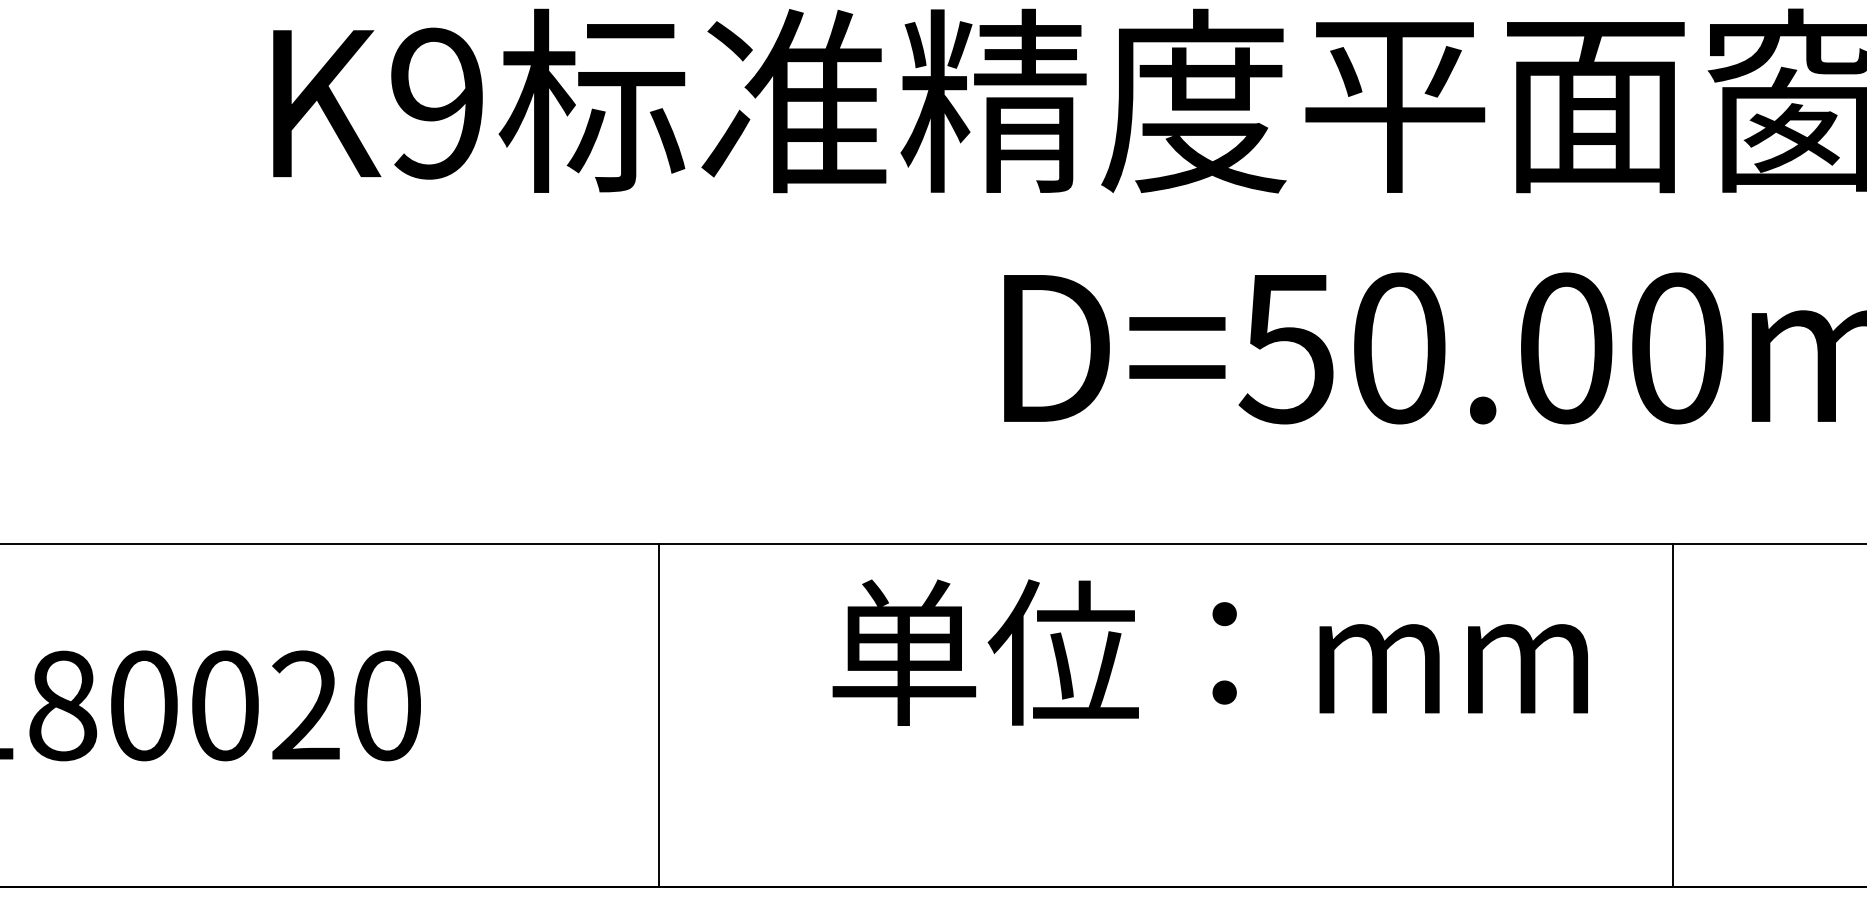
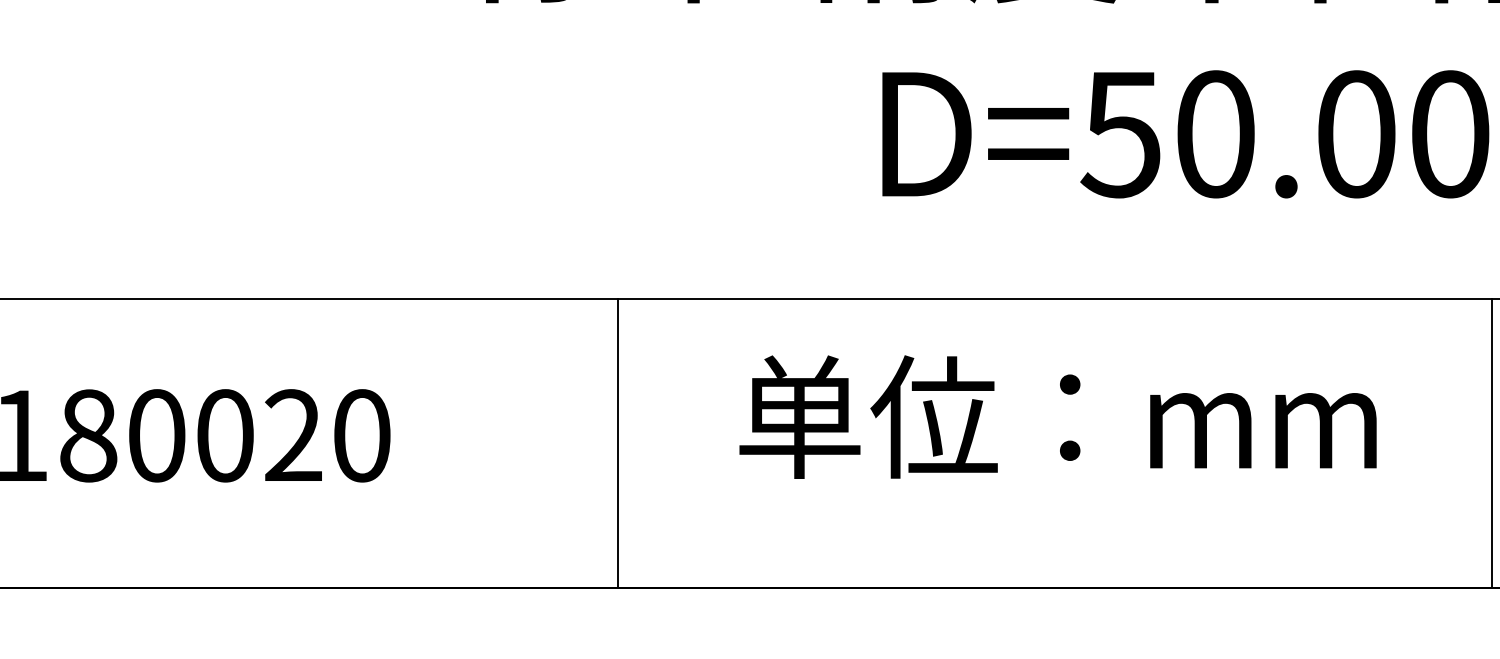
text: (1209, 652) -> (1057, 416), moved
line: (658, 714) -> (617, 443), moved
line: (1672, 714) -> (1491, 443), moved

